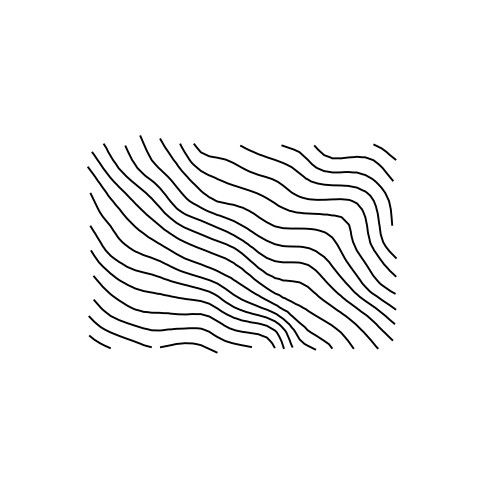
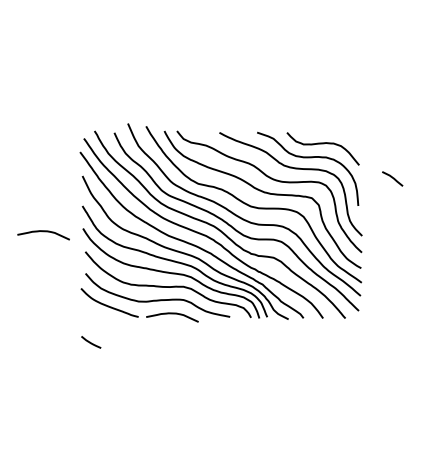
line: (384, 151) -> (392, 178), moved
curve: (47, 254) -> (43, 232), added
line: (99, 341) -> (90, 341), moved

